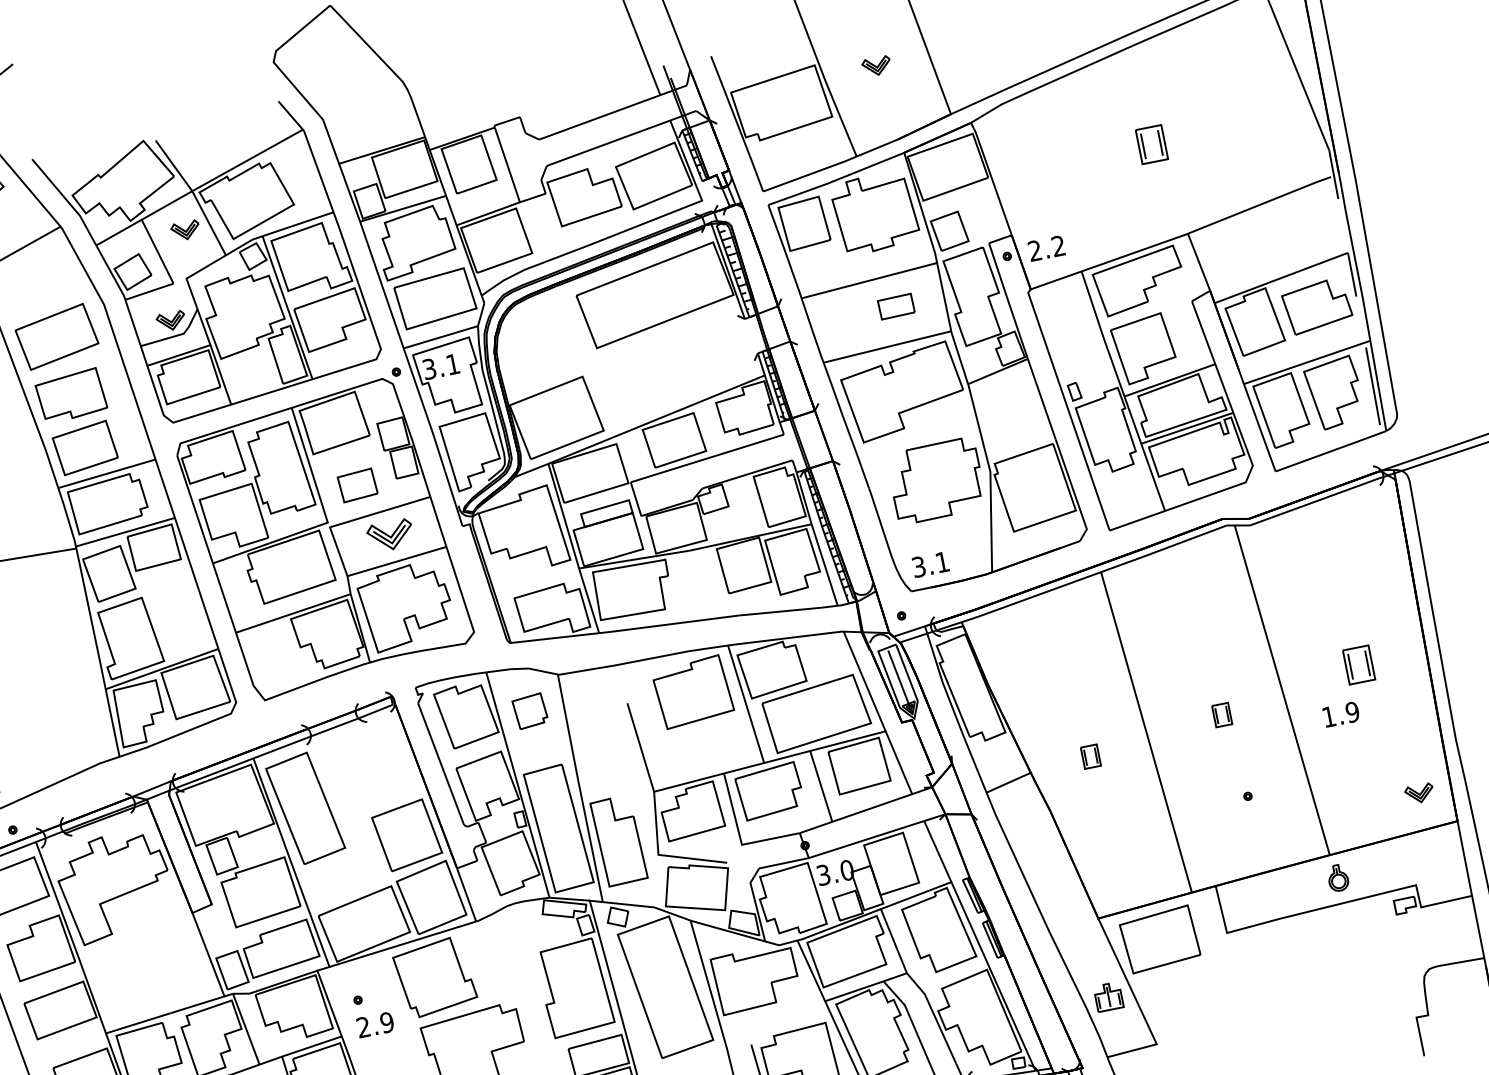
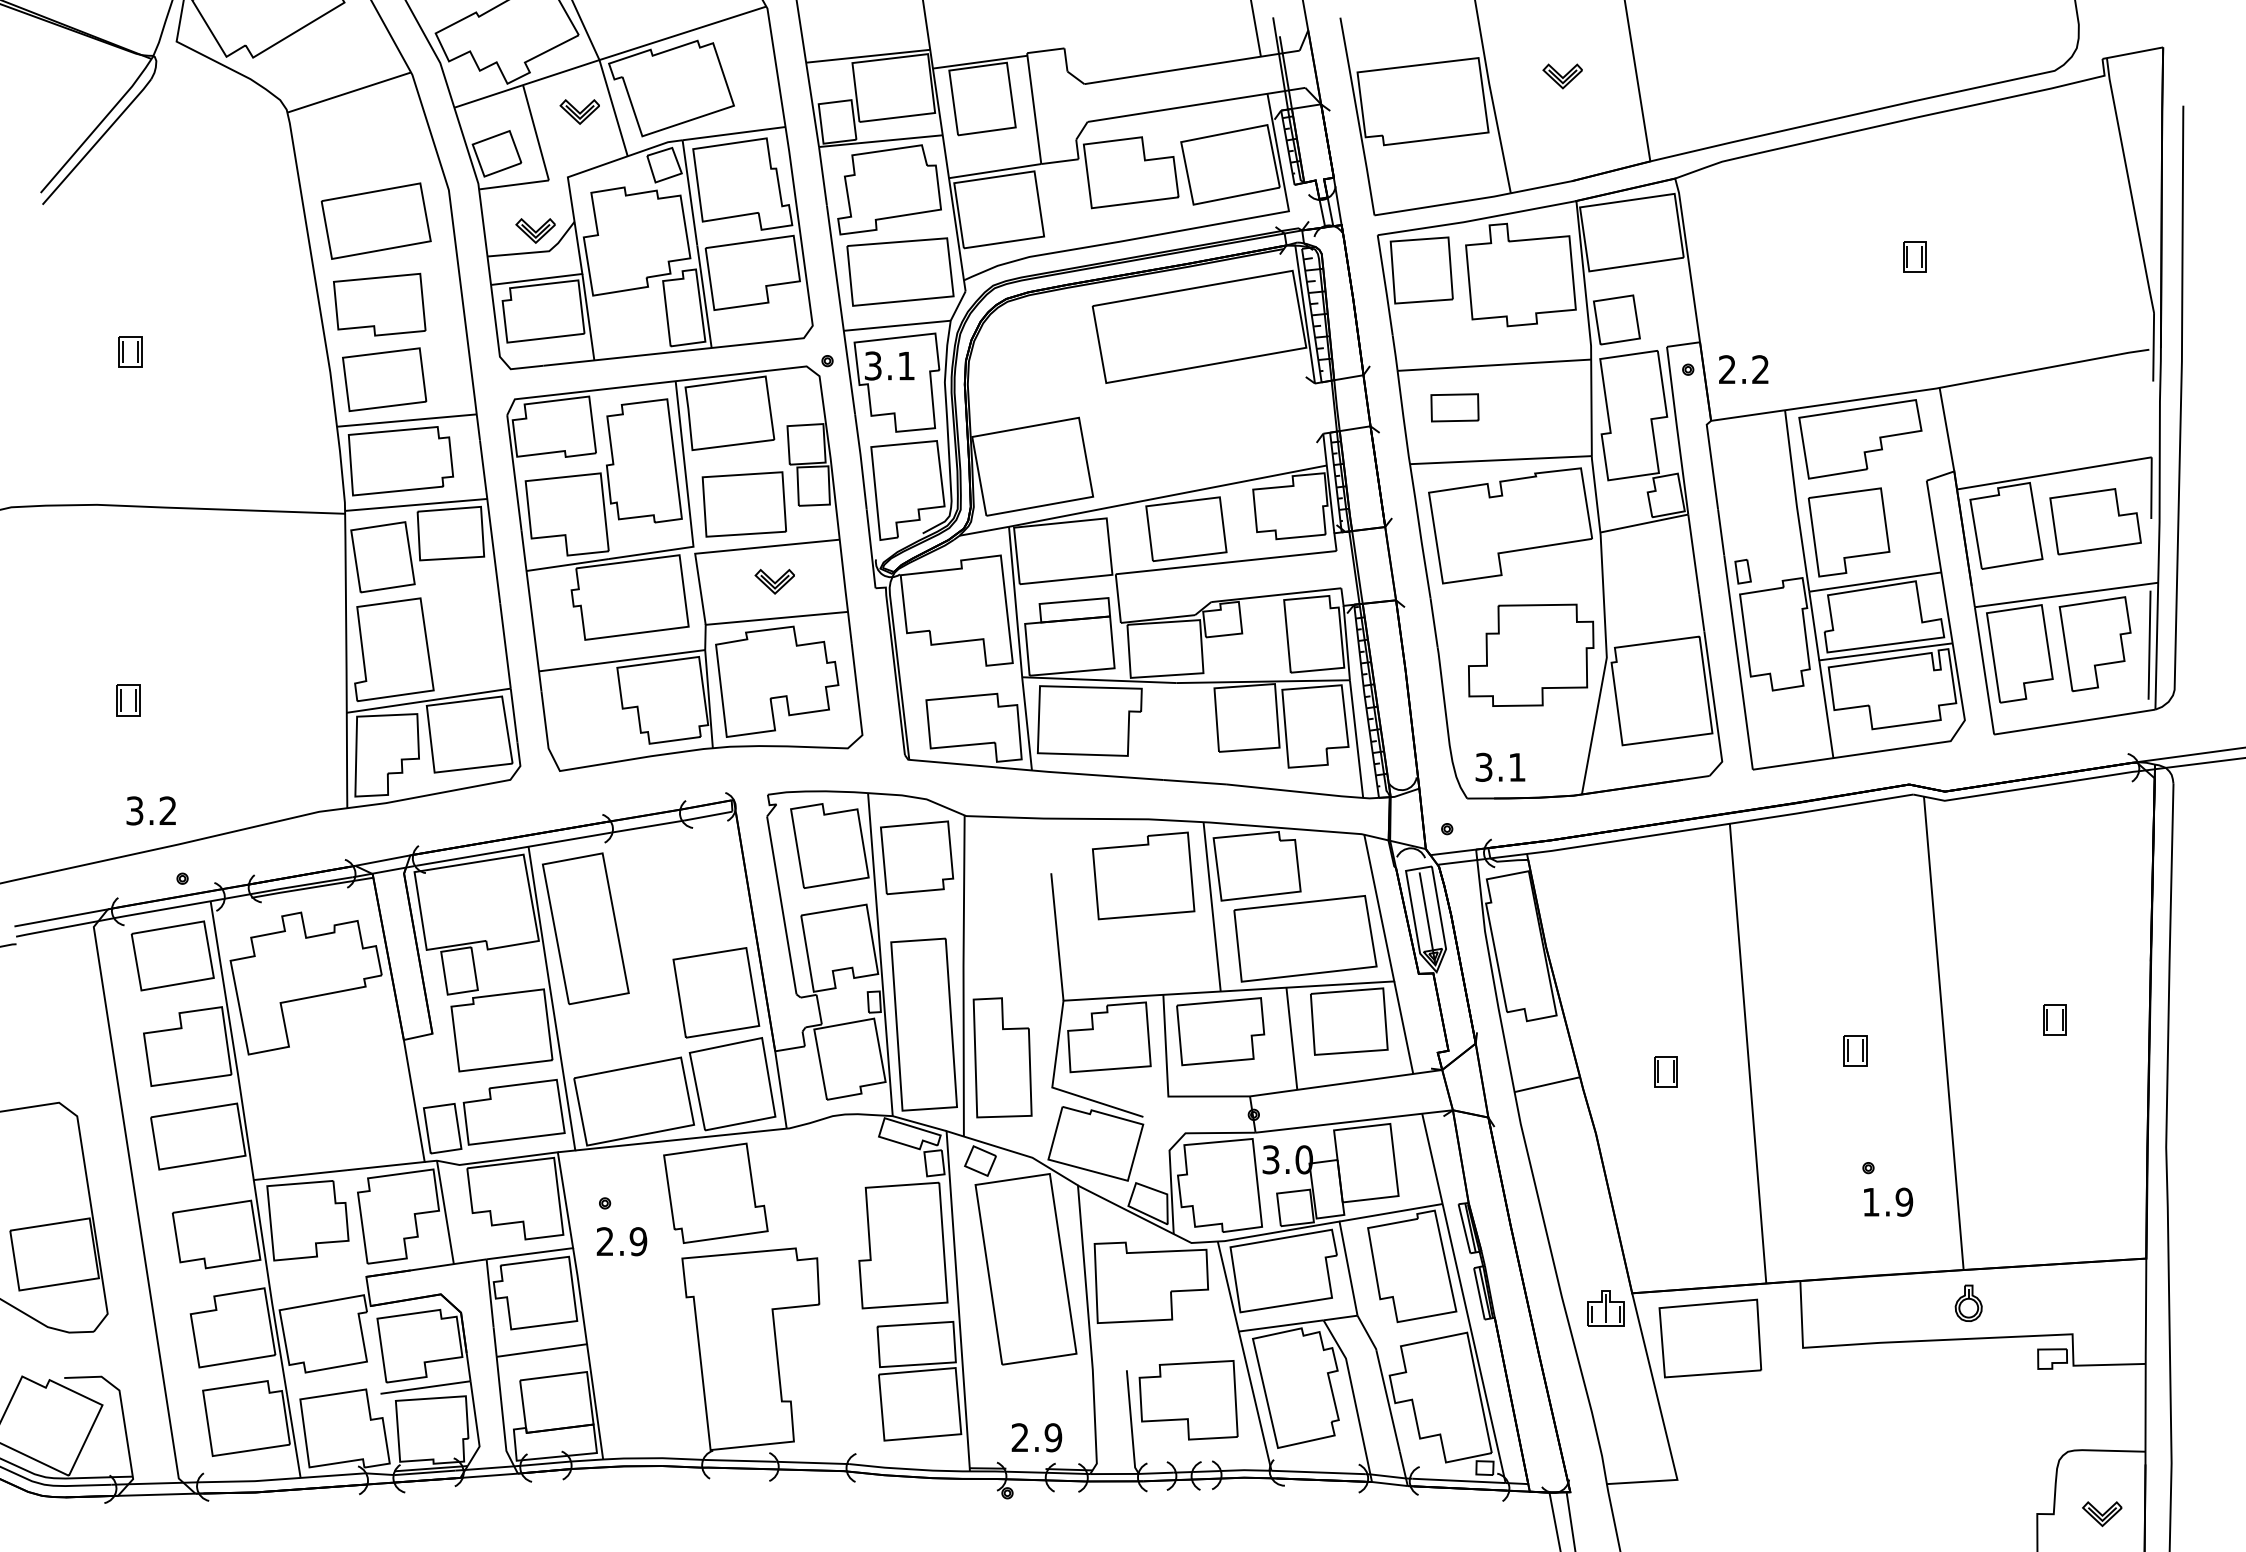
part: (1151, 144) -> (1914, 256), size x0.62
part: (895, 306) -> (1454, 407), moved
part: (357, 485) -> (743, 504), size x1.67
part: (390, 535) -> (774, 581), size x0.62
part: (1358, 664) -> (2054, 1019), size x0.62
part: (530, 711) -> (917, 857), size x1.67
text: (1341, 713) -> (1888, 1201), moved
part: (1419, 794) -> (2102, 1514), moved
part: (1108, 996) -> (1605, 1308), moved

